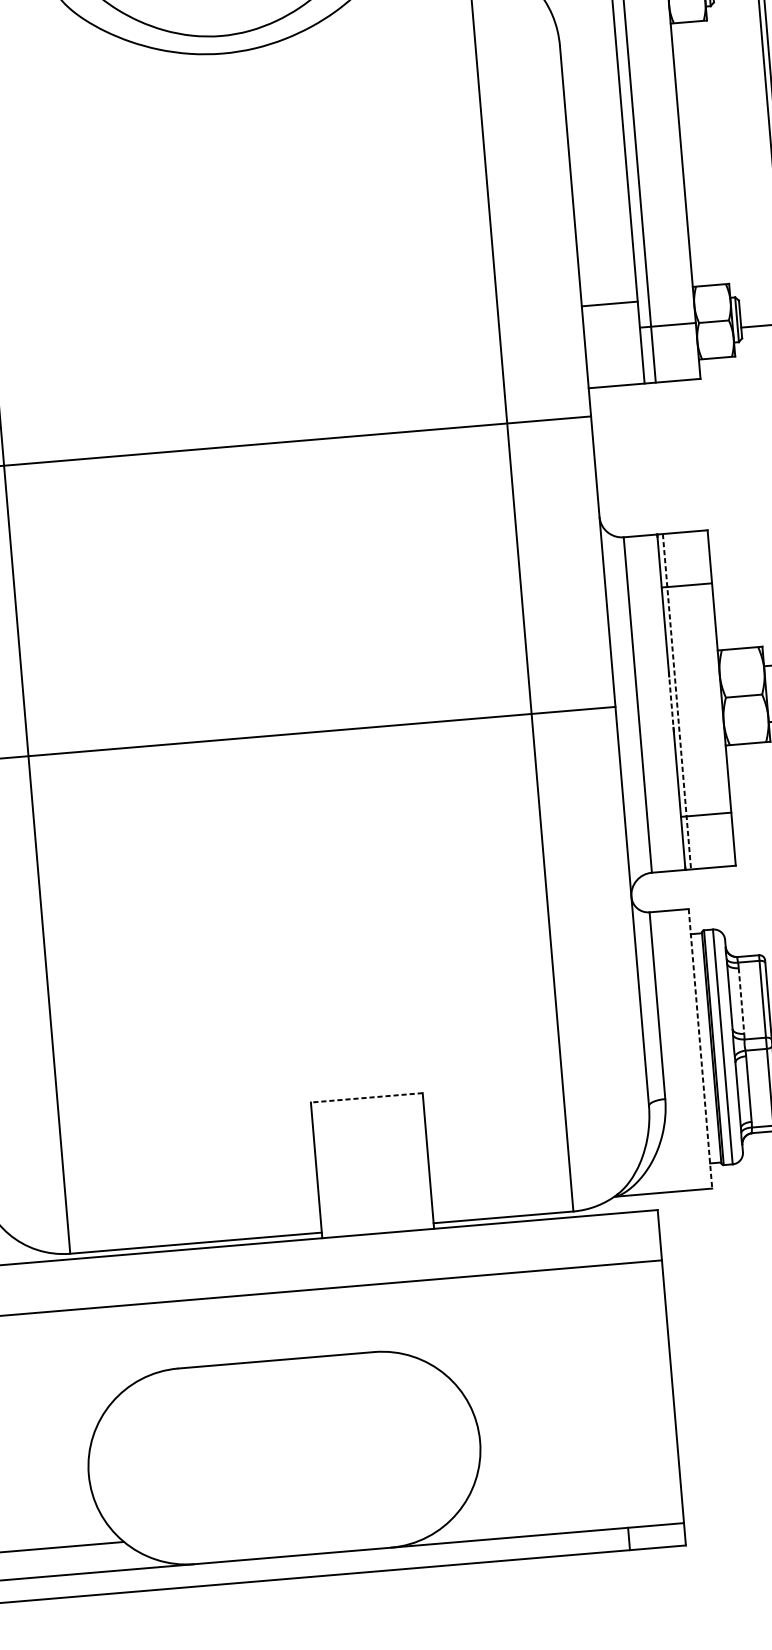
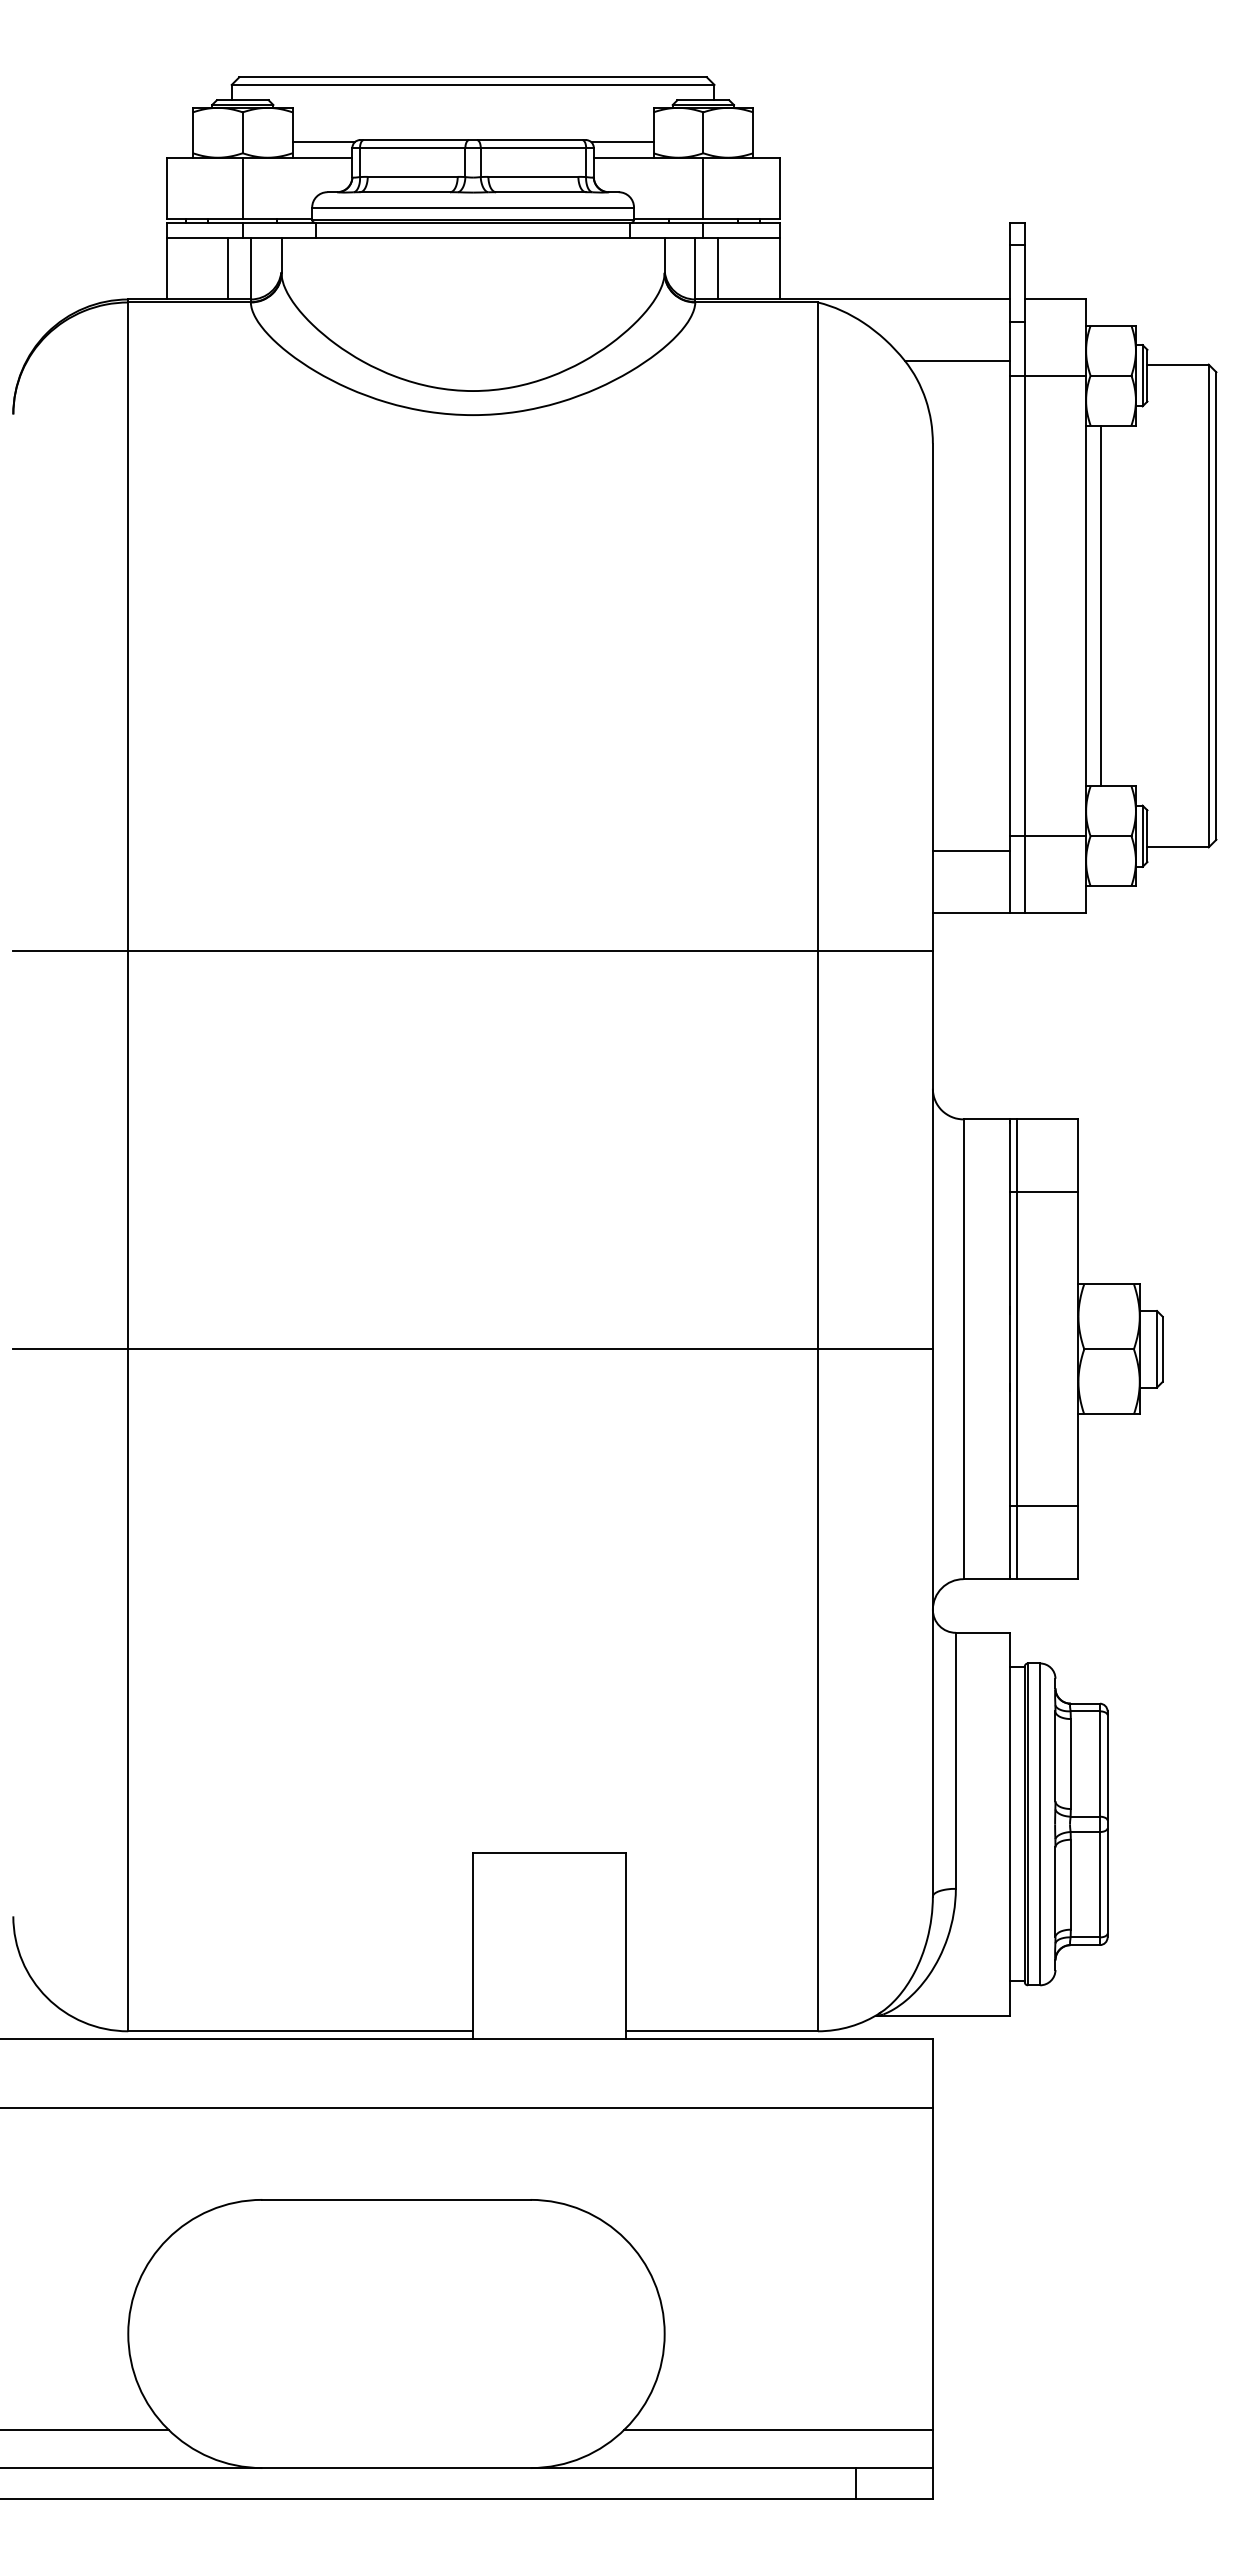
line: (692, 153) -> (1101, 605), added
line: (609, 304) -> (970, 851), moved
line: (677, 701) -> (1017, 1349), dashed -> solid
line: (671, 702) -> (1009, 1349), dashed -> solid
line: (741, 1001) -> (1070, 1764), dashed -> solid
line: (700, 1048) -> (1009, 1824), dashed -> solid
line: (366, 1097) -> (549, 1852), dashed -> solid
line: (569, 1504) -> (778, 2429), added

